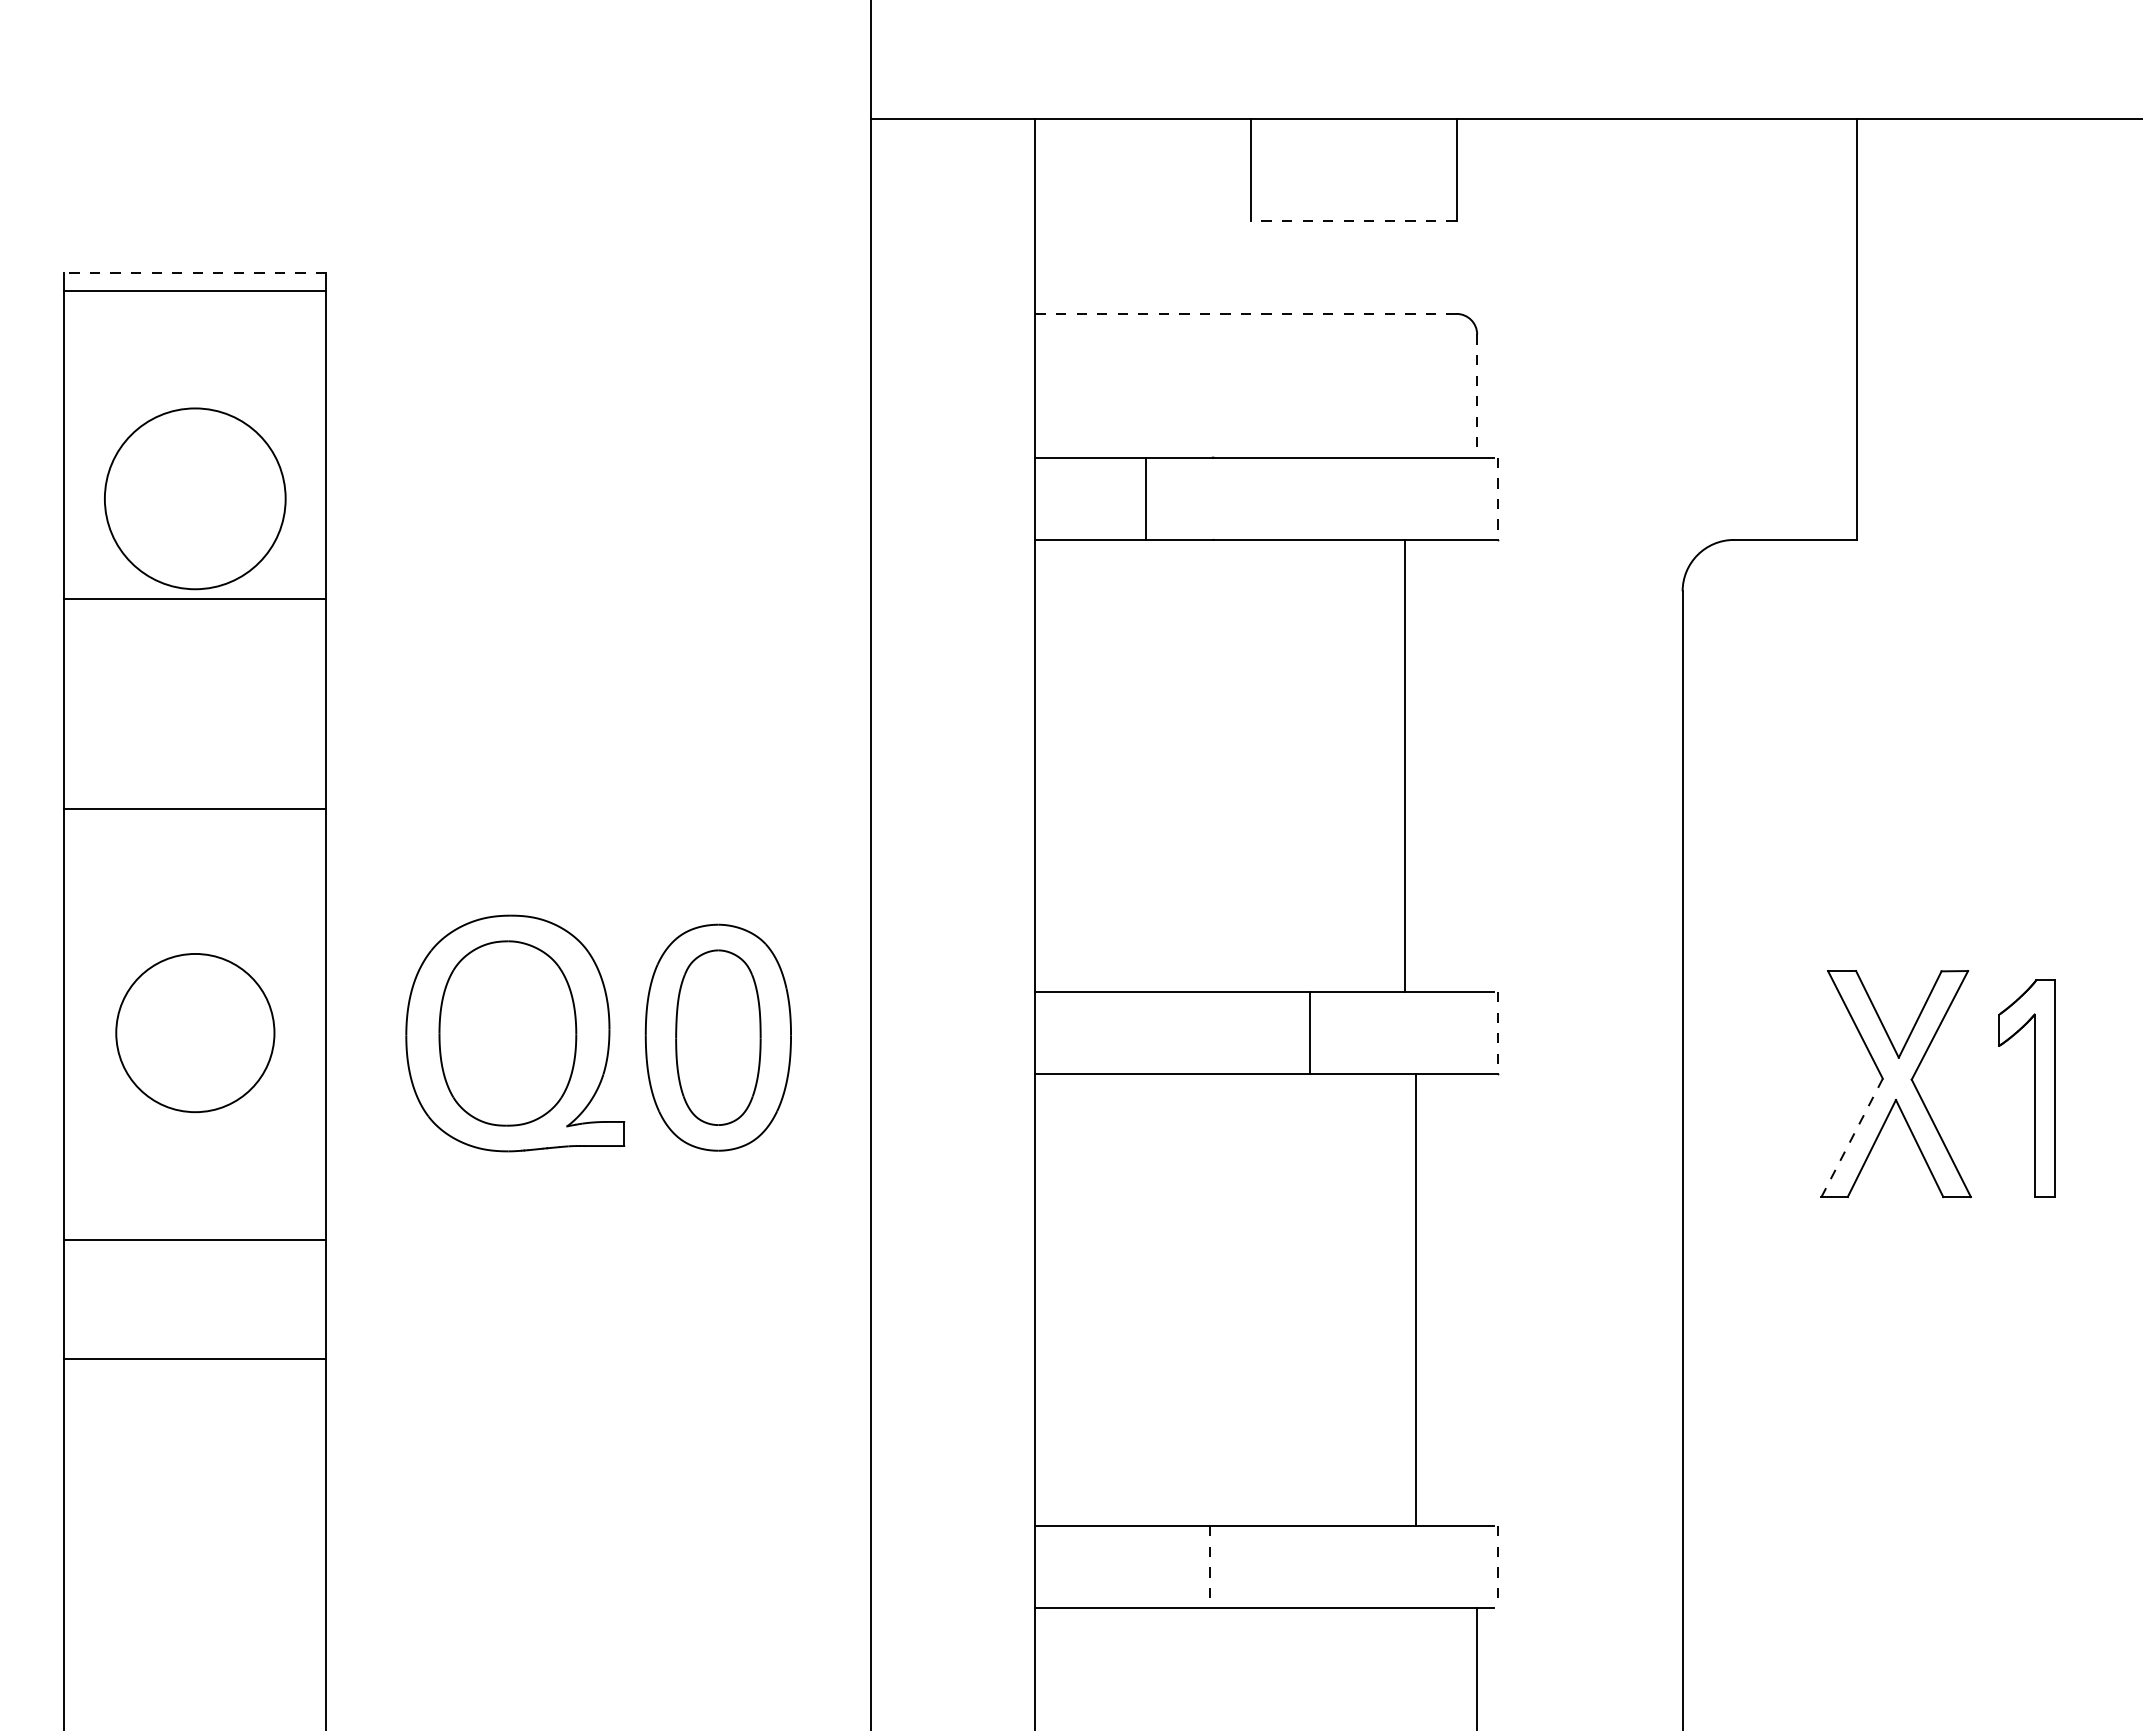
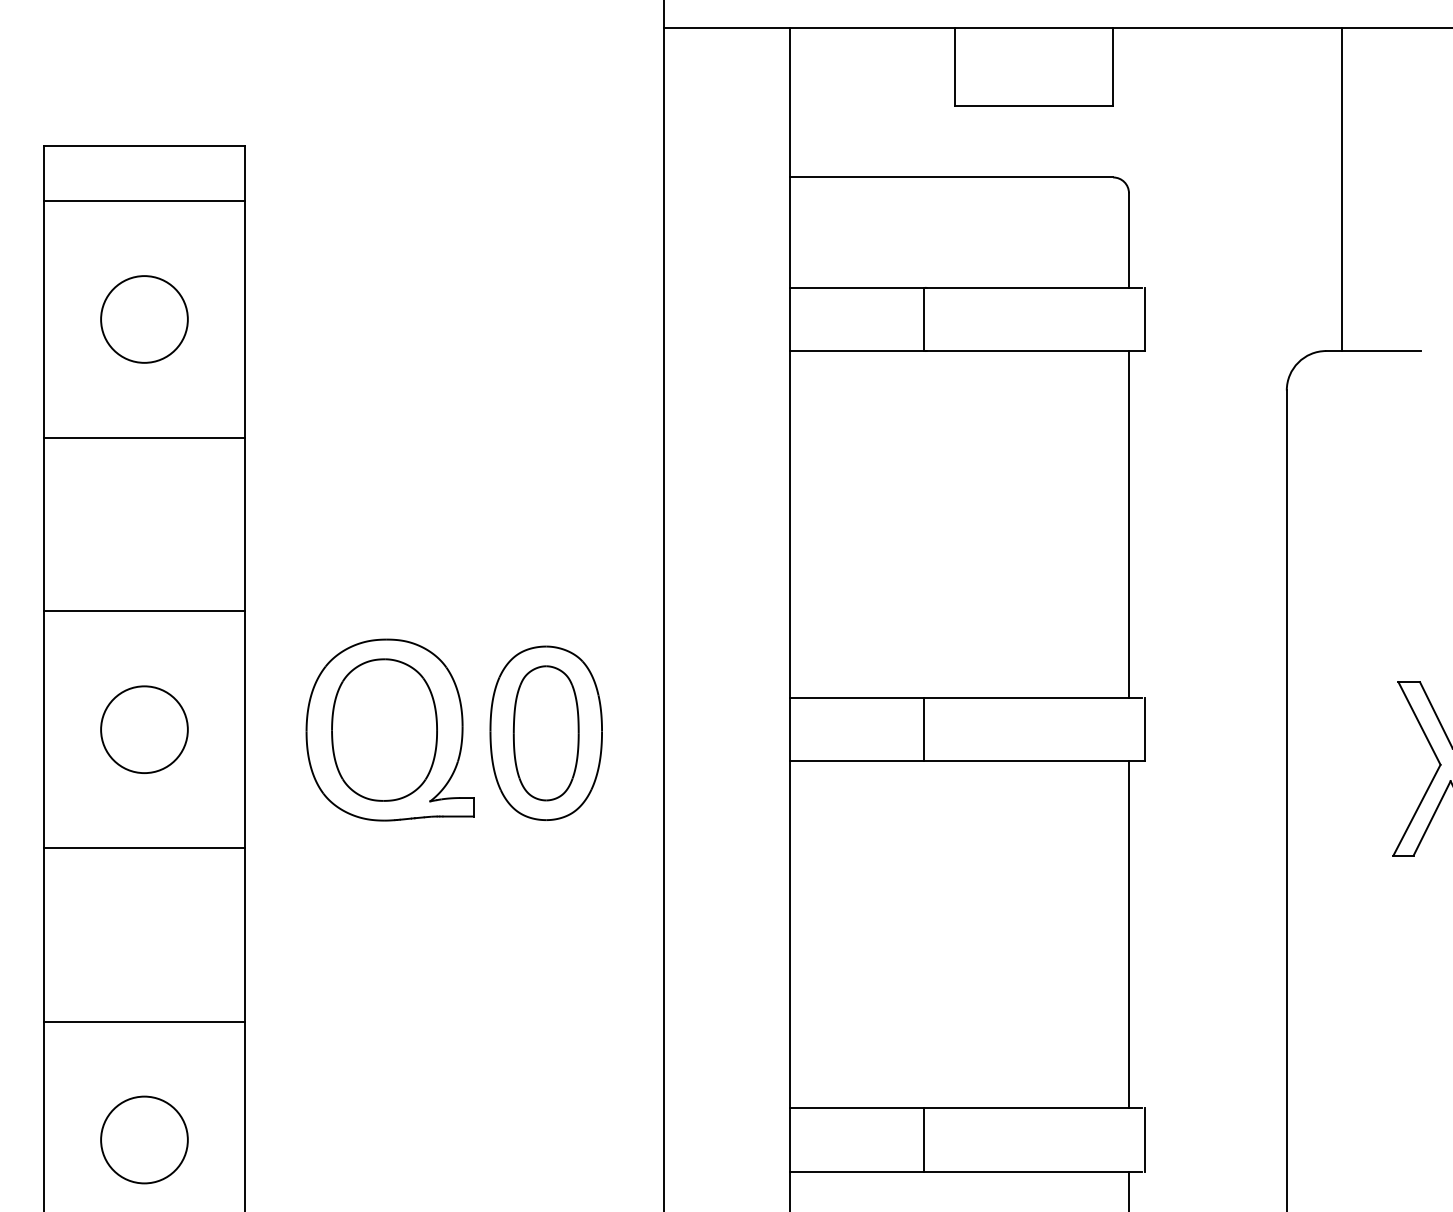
line: (1353, 221) -> (1034, 106), dashed -> solid
line: (195, 272) -> (144, 145), dashed -> solid
line: (195, 290) -> (144, 200), moved
line: (1246, 313) -> (951, 177), dashed -> solid
line: (1856, 328) -> (1341, 188), moved
line: (1477, 396) -> (1129, 240), dashed -> solid
circle: (194, 498) -> (143, 319), size x0.62
line: (1146, 498) -> (924, 319), moved
line: (1497, 499) -> (1144, 319), dashed -> solid
line: (195, 598) -> (144, 437), moved
line: (1405, 765) -> (1129, 524), moved
line: (195, 808) -> (144, 611), moved
circle: (194, 1032) -> (143, 729), size x0.71
line: (1310, 1032) -> (924, 729), moved
line: (1497, 1033) -> (1144, 730), dashed -> solid
line: (1852, 1137) -> (1417, 809), dashed -> solid
line: (195, 1240) -> (144, 848), moved
line: (1416, 1300) -> (1129, 935), moved
line: (195, 1359) -> (144, 1021), moved
circle: (194, 1566) -> (143, 1139), added
line: (1210, 1567) -> (924, 1140), dashed -> solid
line: (1497, 1567) -> (1144, 1140), dashed -> solid

